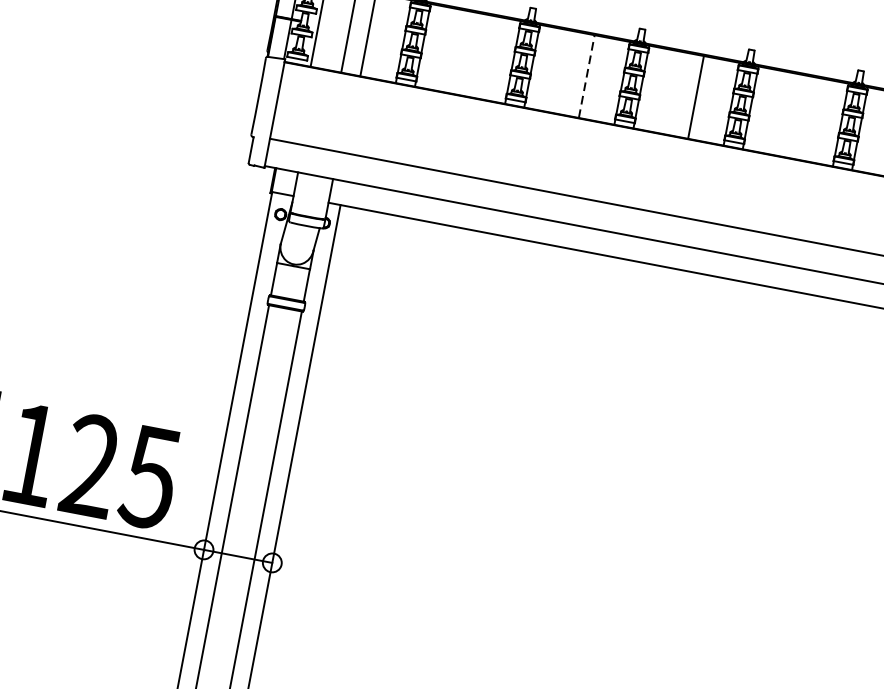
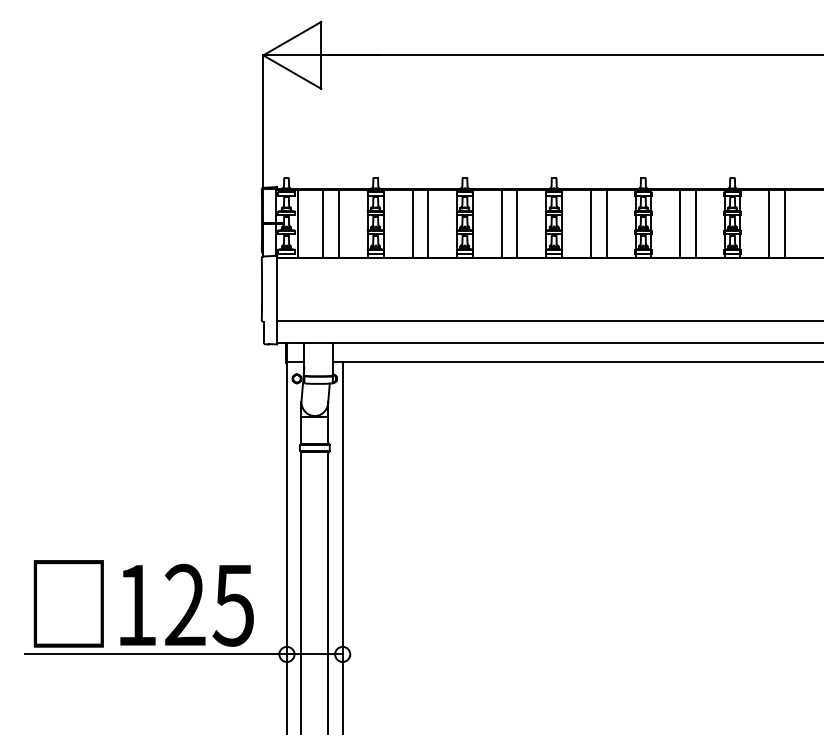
line: (458, 51) -> (412, 223), added
line: (478, 55) -> (428, 223), added
line: (567, 72) -> (501, 223), added
line: (586, 77) -> (517, 224), dashed -> solid
line: (676, 92) -> (590, 223), added
line: (786, 113) -> (680, 223), added
line: (805, 117) -> (695, 223), added

